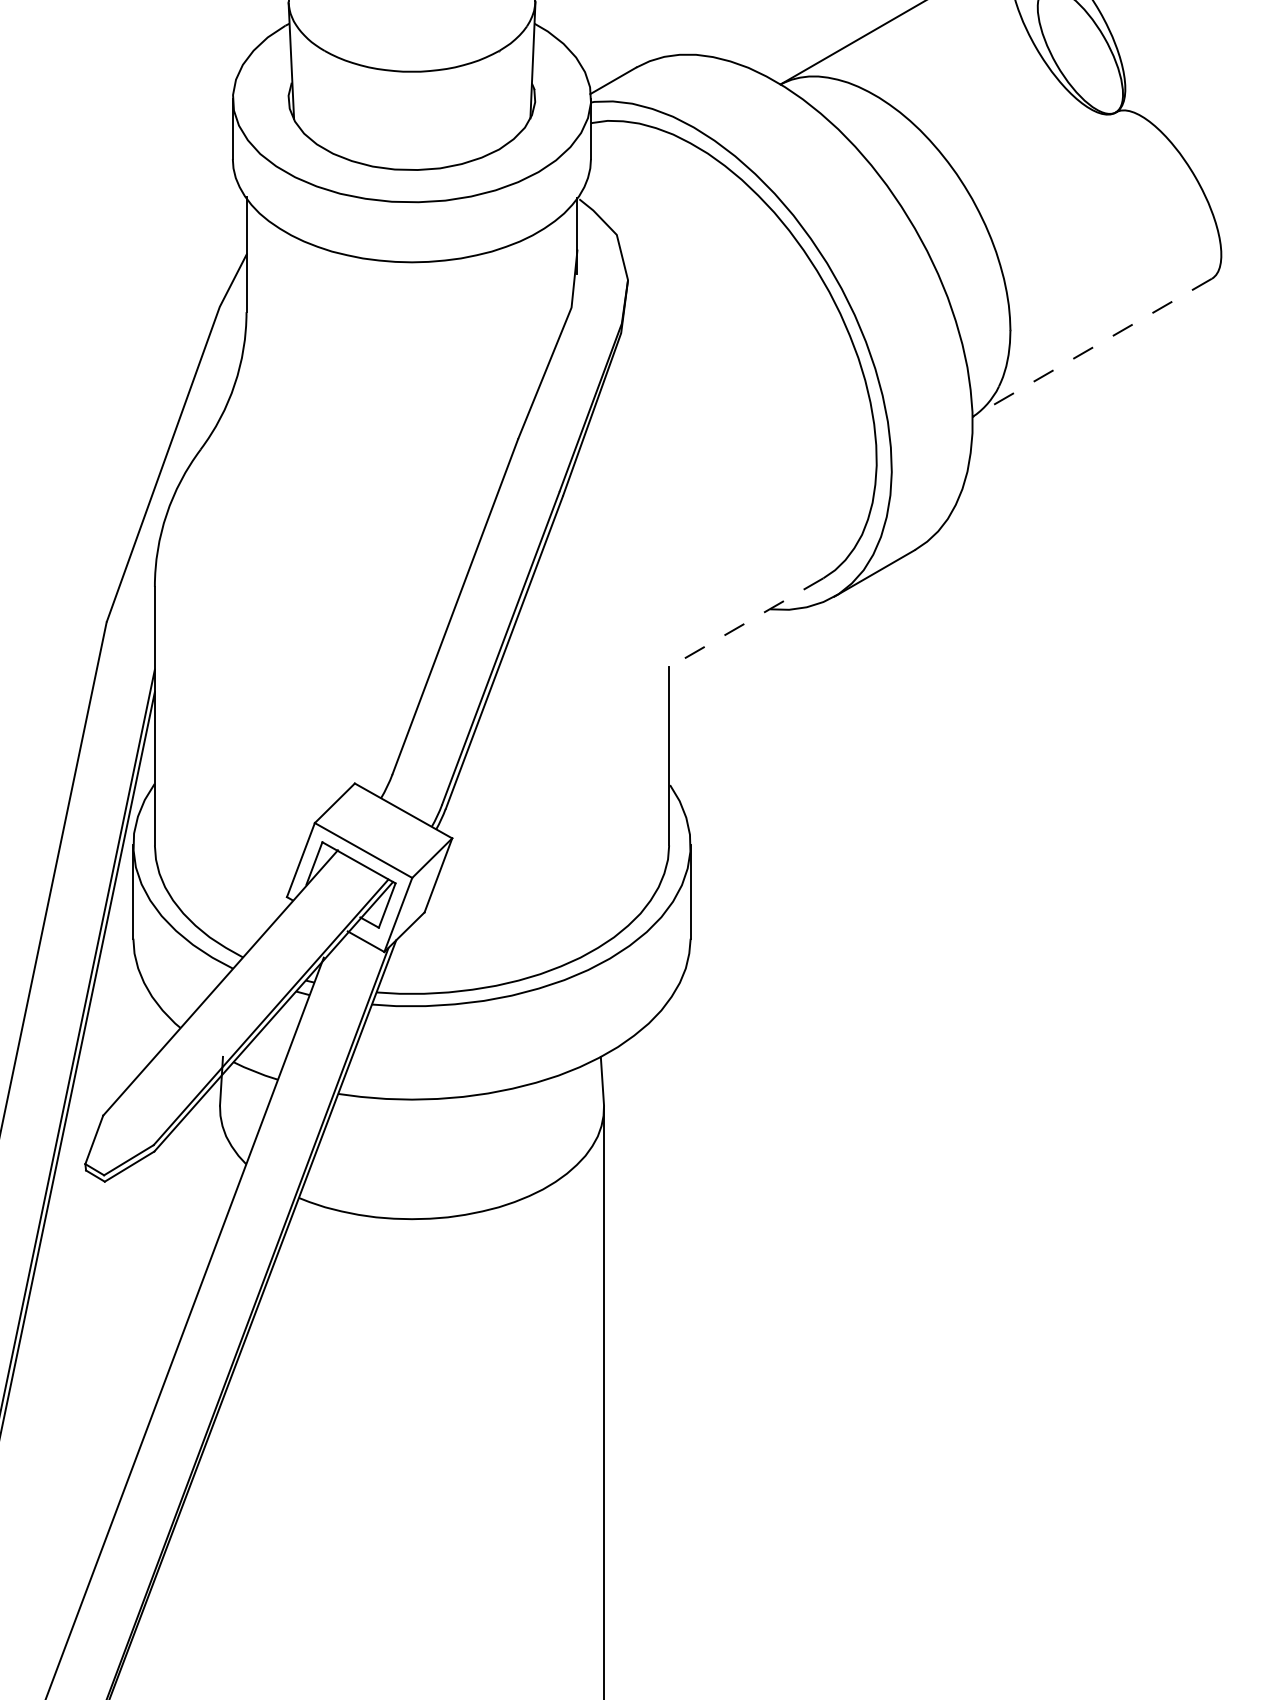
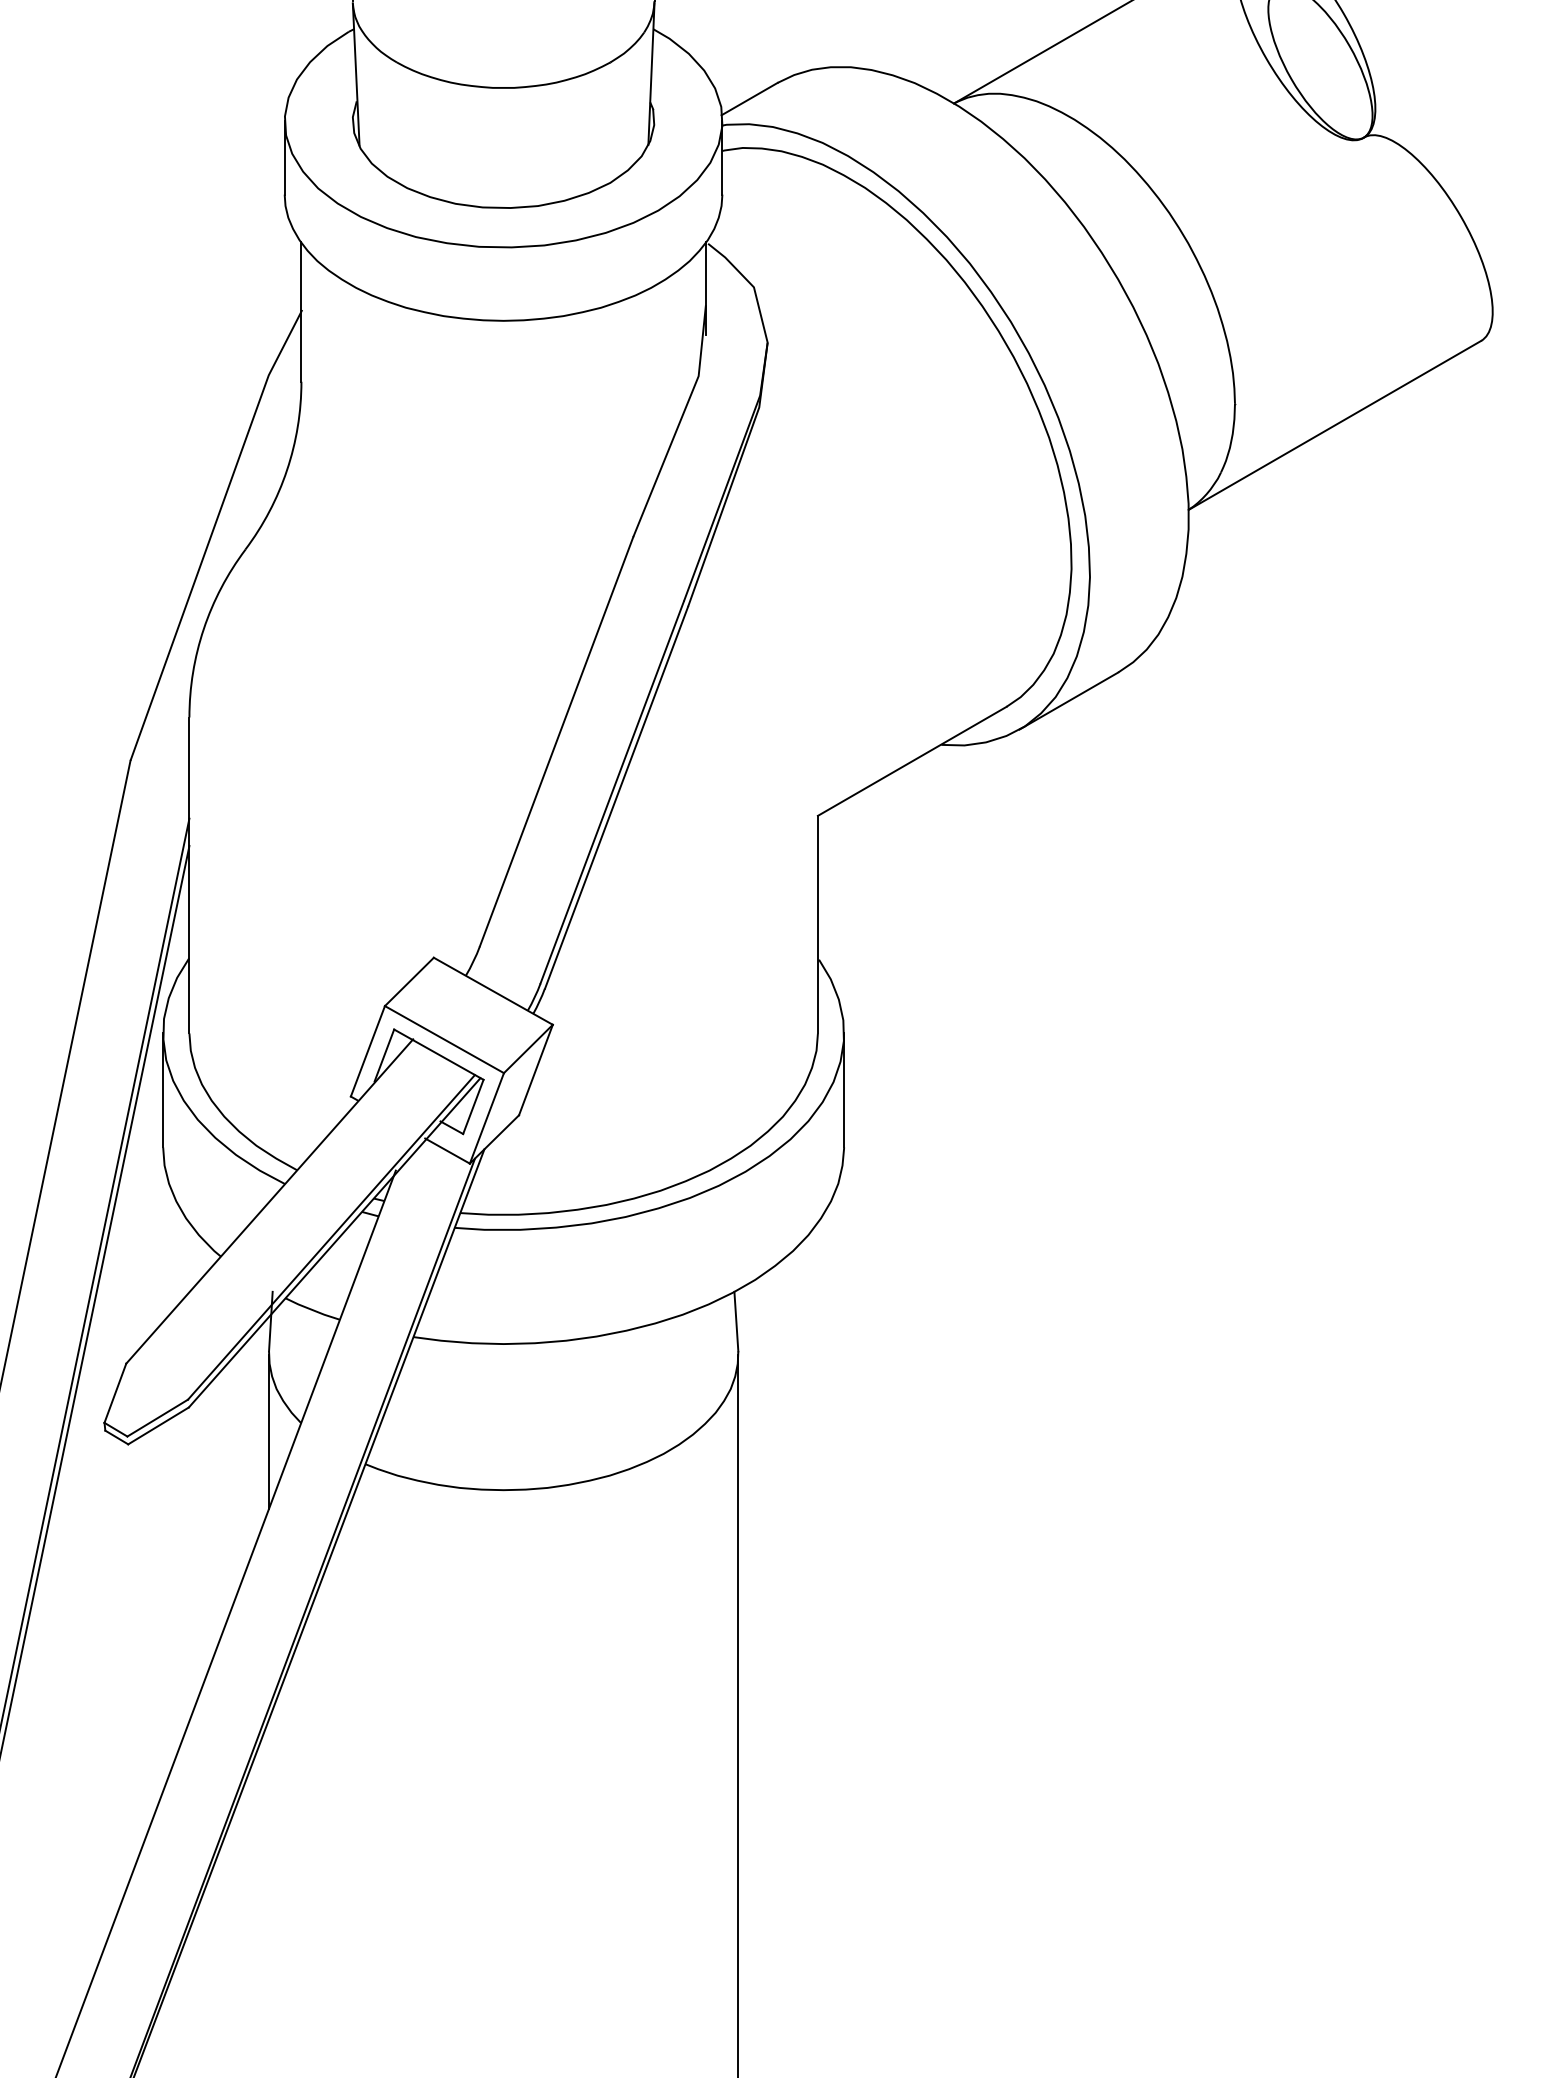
line: (1091, 347) -> (1334, 425), dashed -> solid
line: (746, 622) -> (912, 761), dashed -> solid
line: (220, 1171) -> (269, 1431), added

